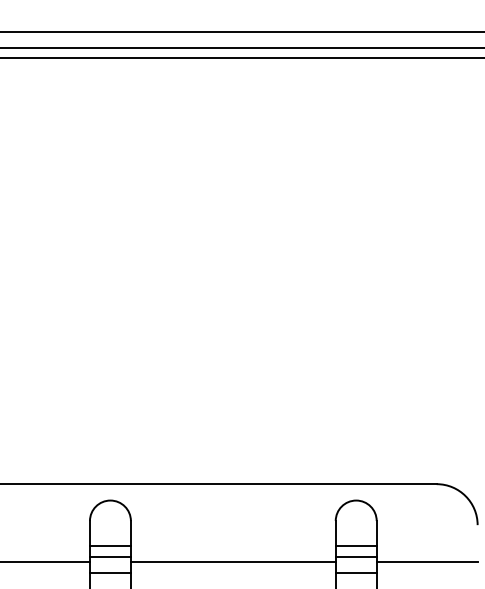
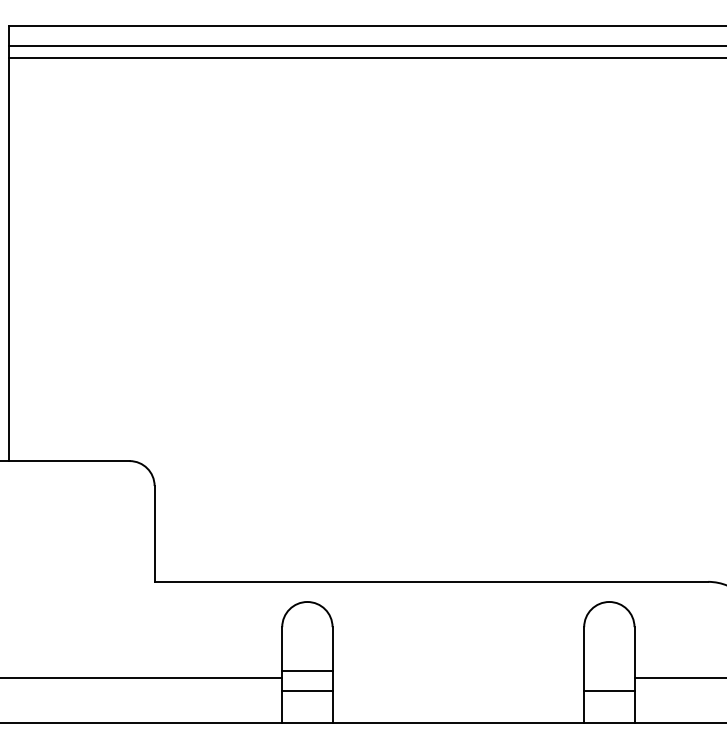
line: (110, 546) -> (307, 658), removed
line: (356, 546) -> (609, 658), removed
line: (356, 557) -> (609, 671), removed
line: (233, 562) -> (458, 677), removed

